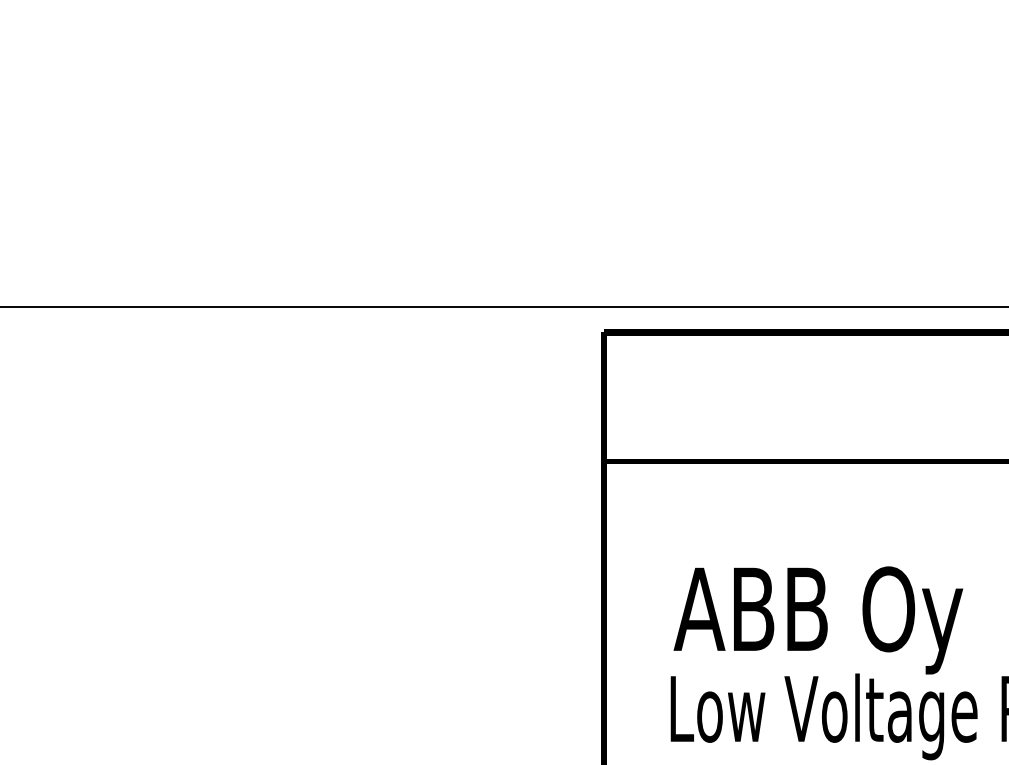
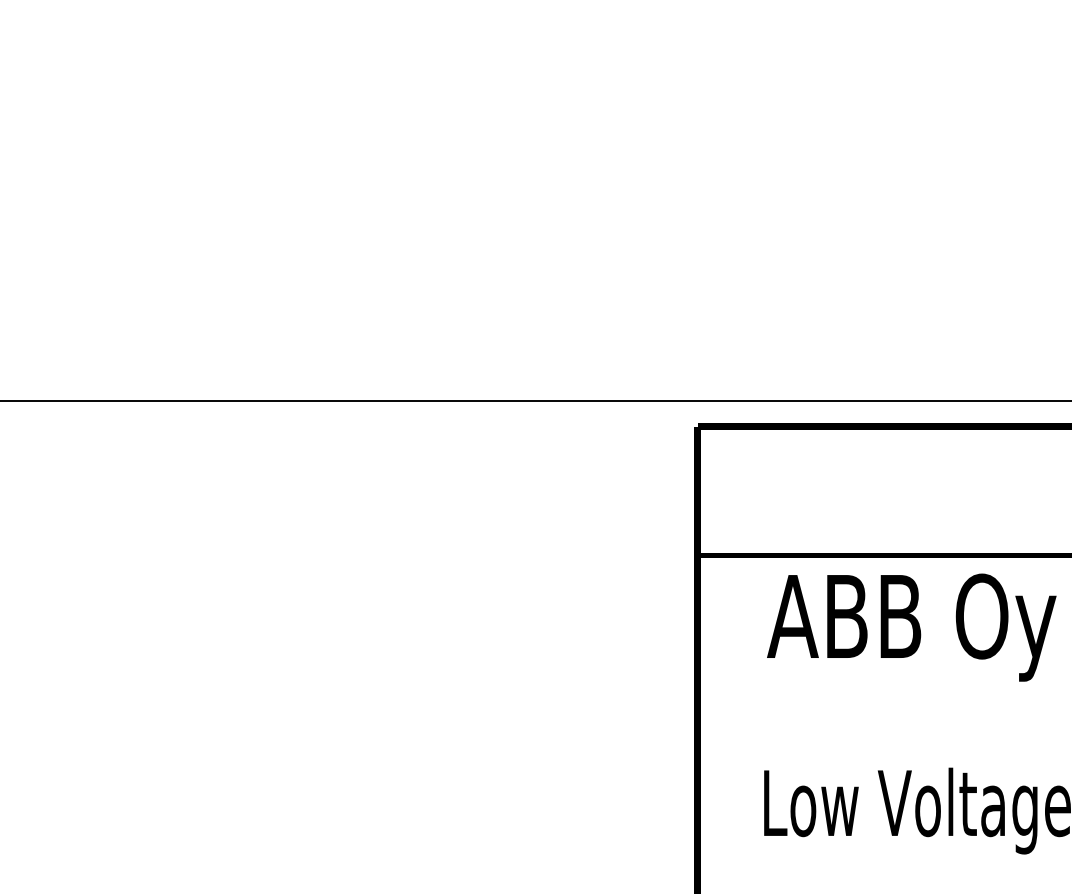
text: (818, 620) -> (911, 627), moved

